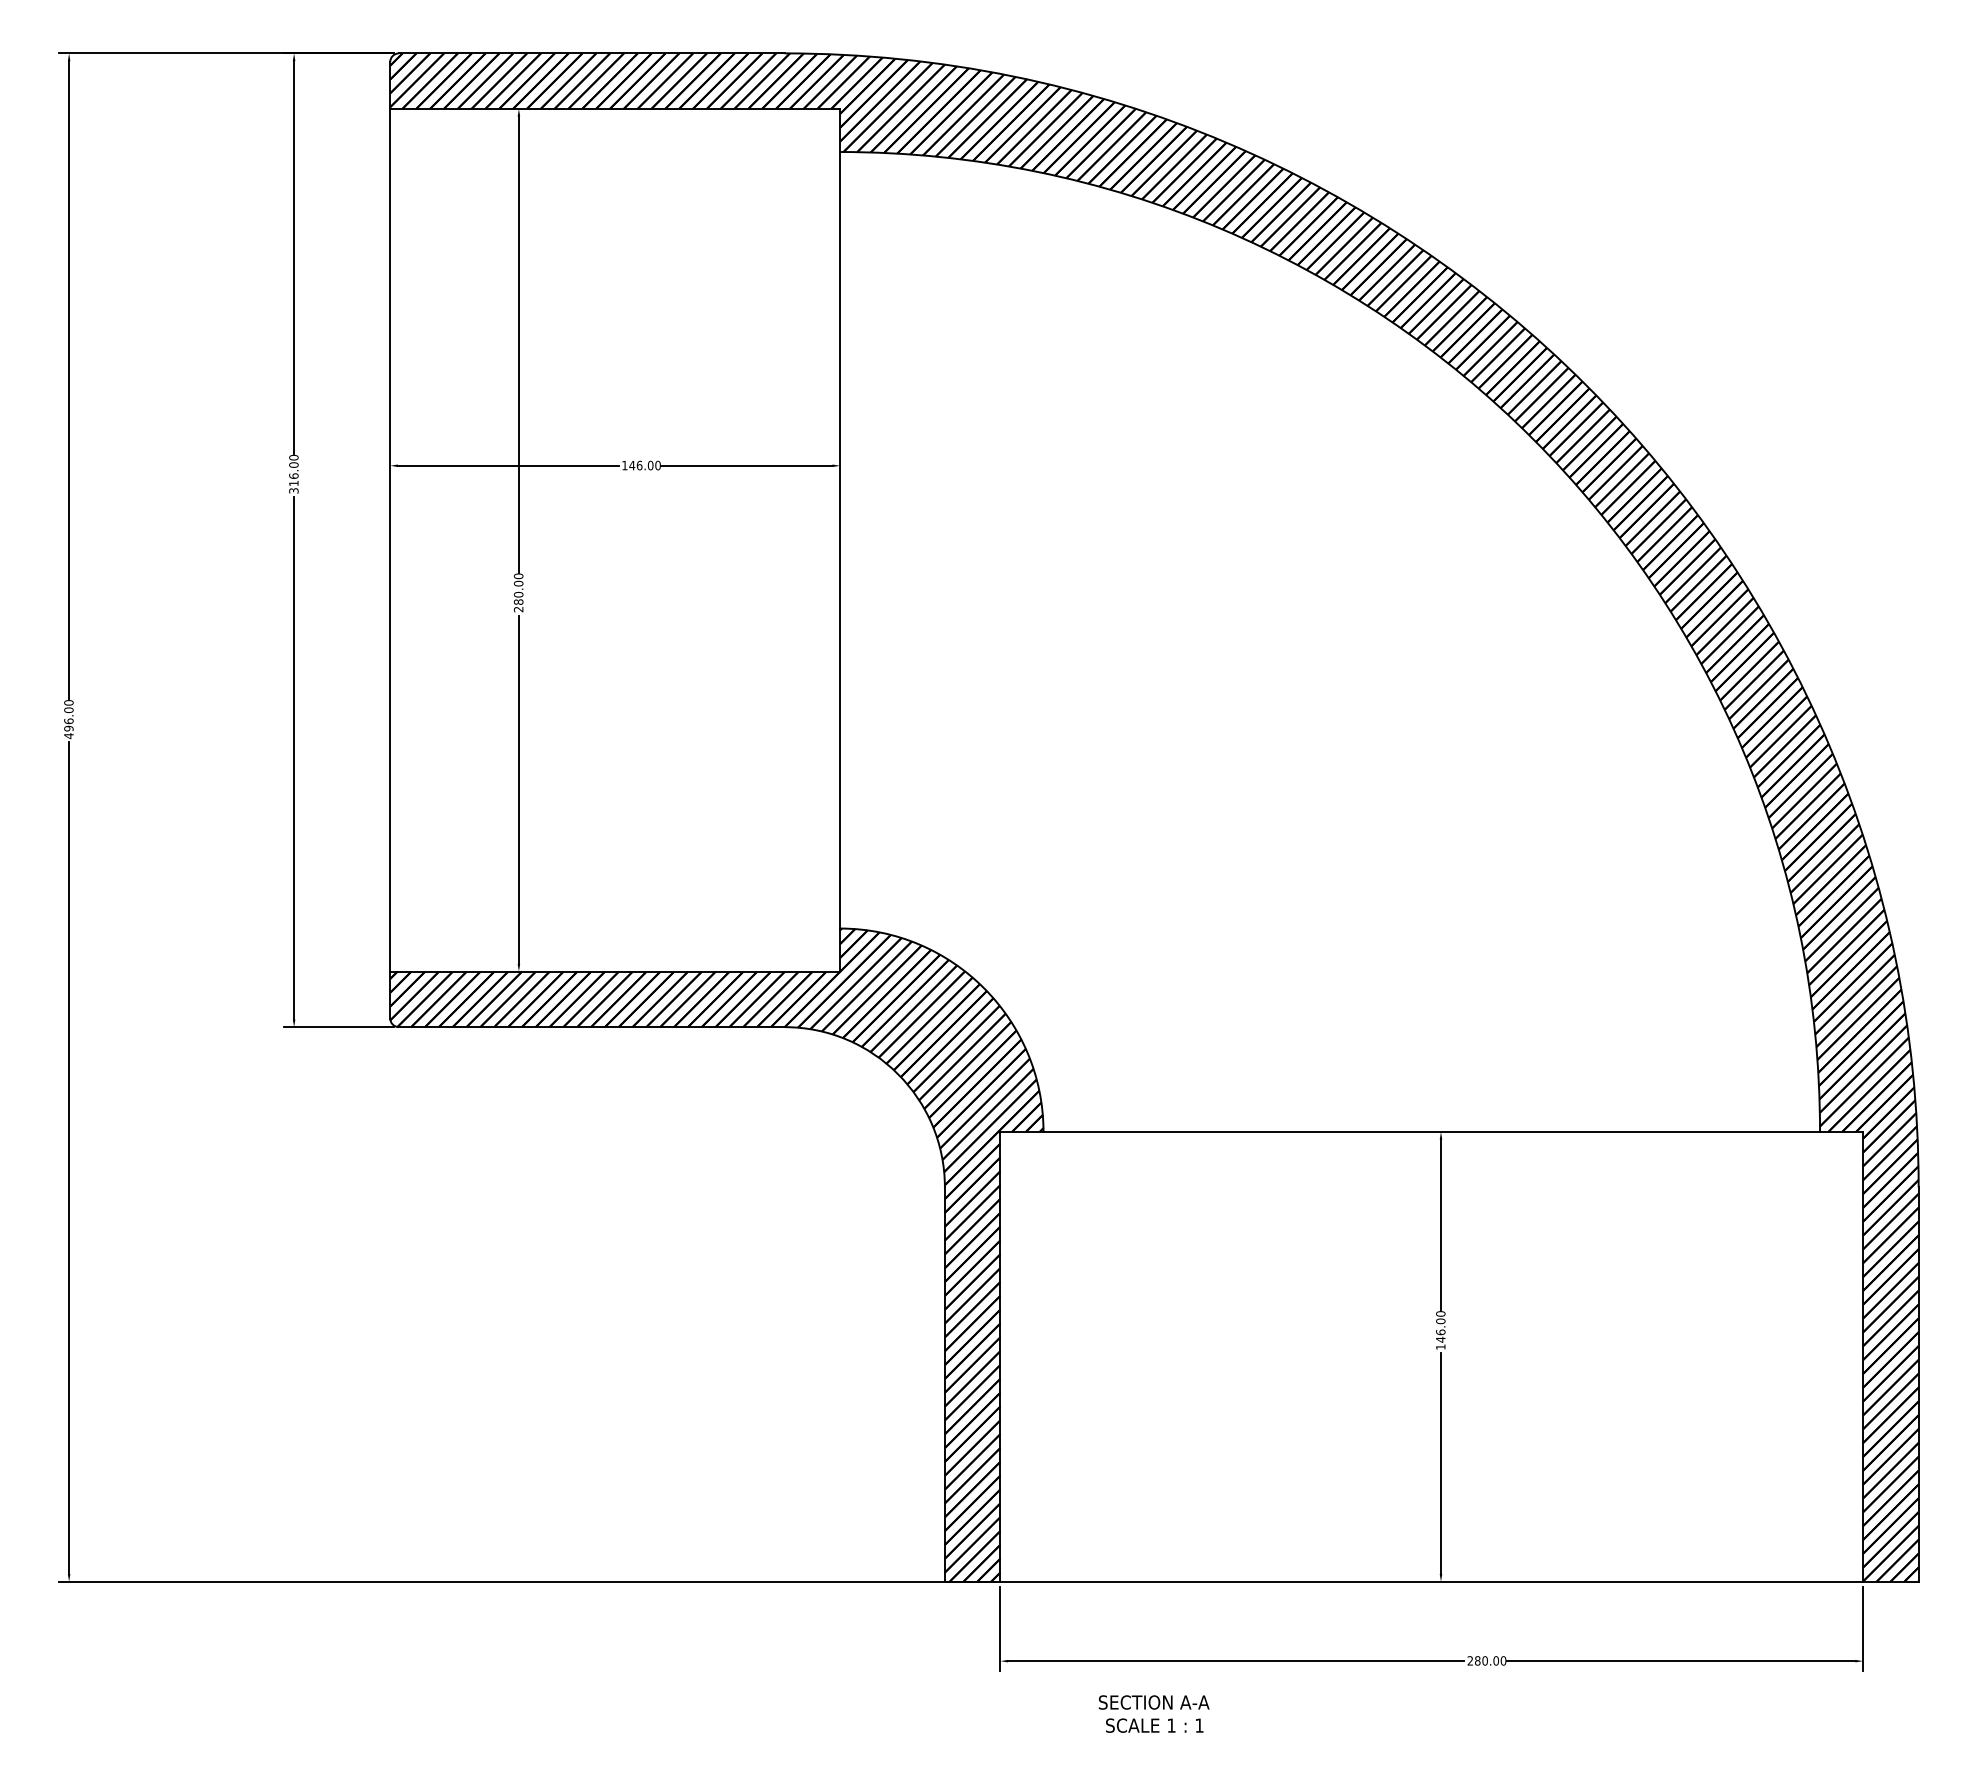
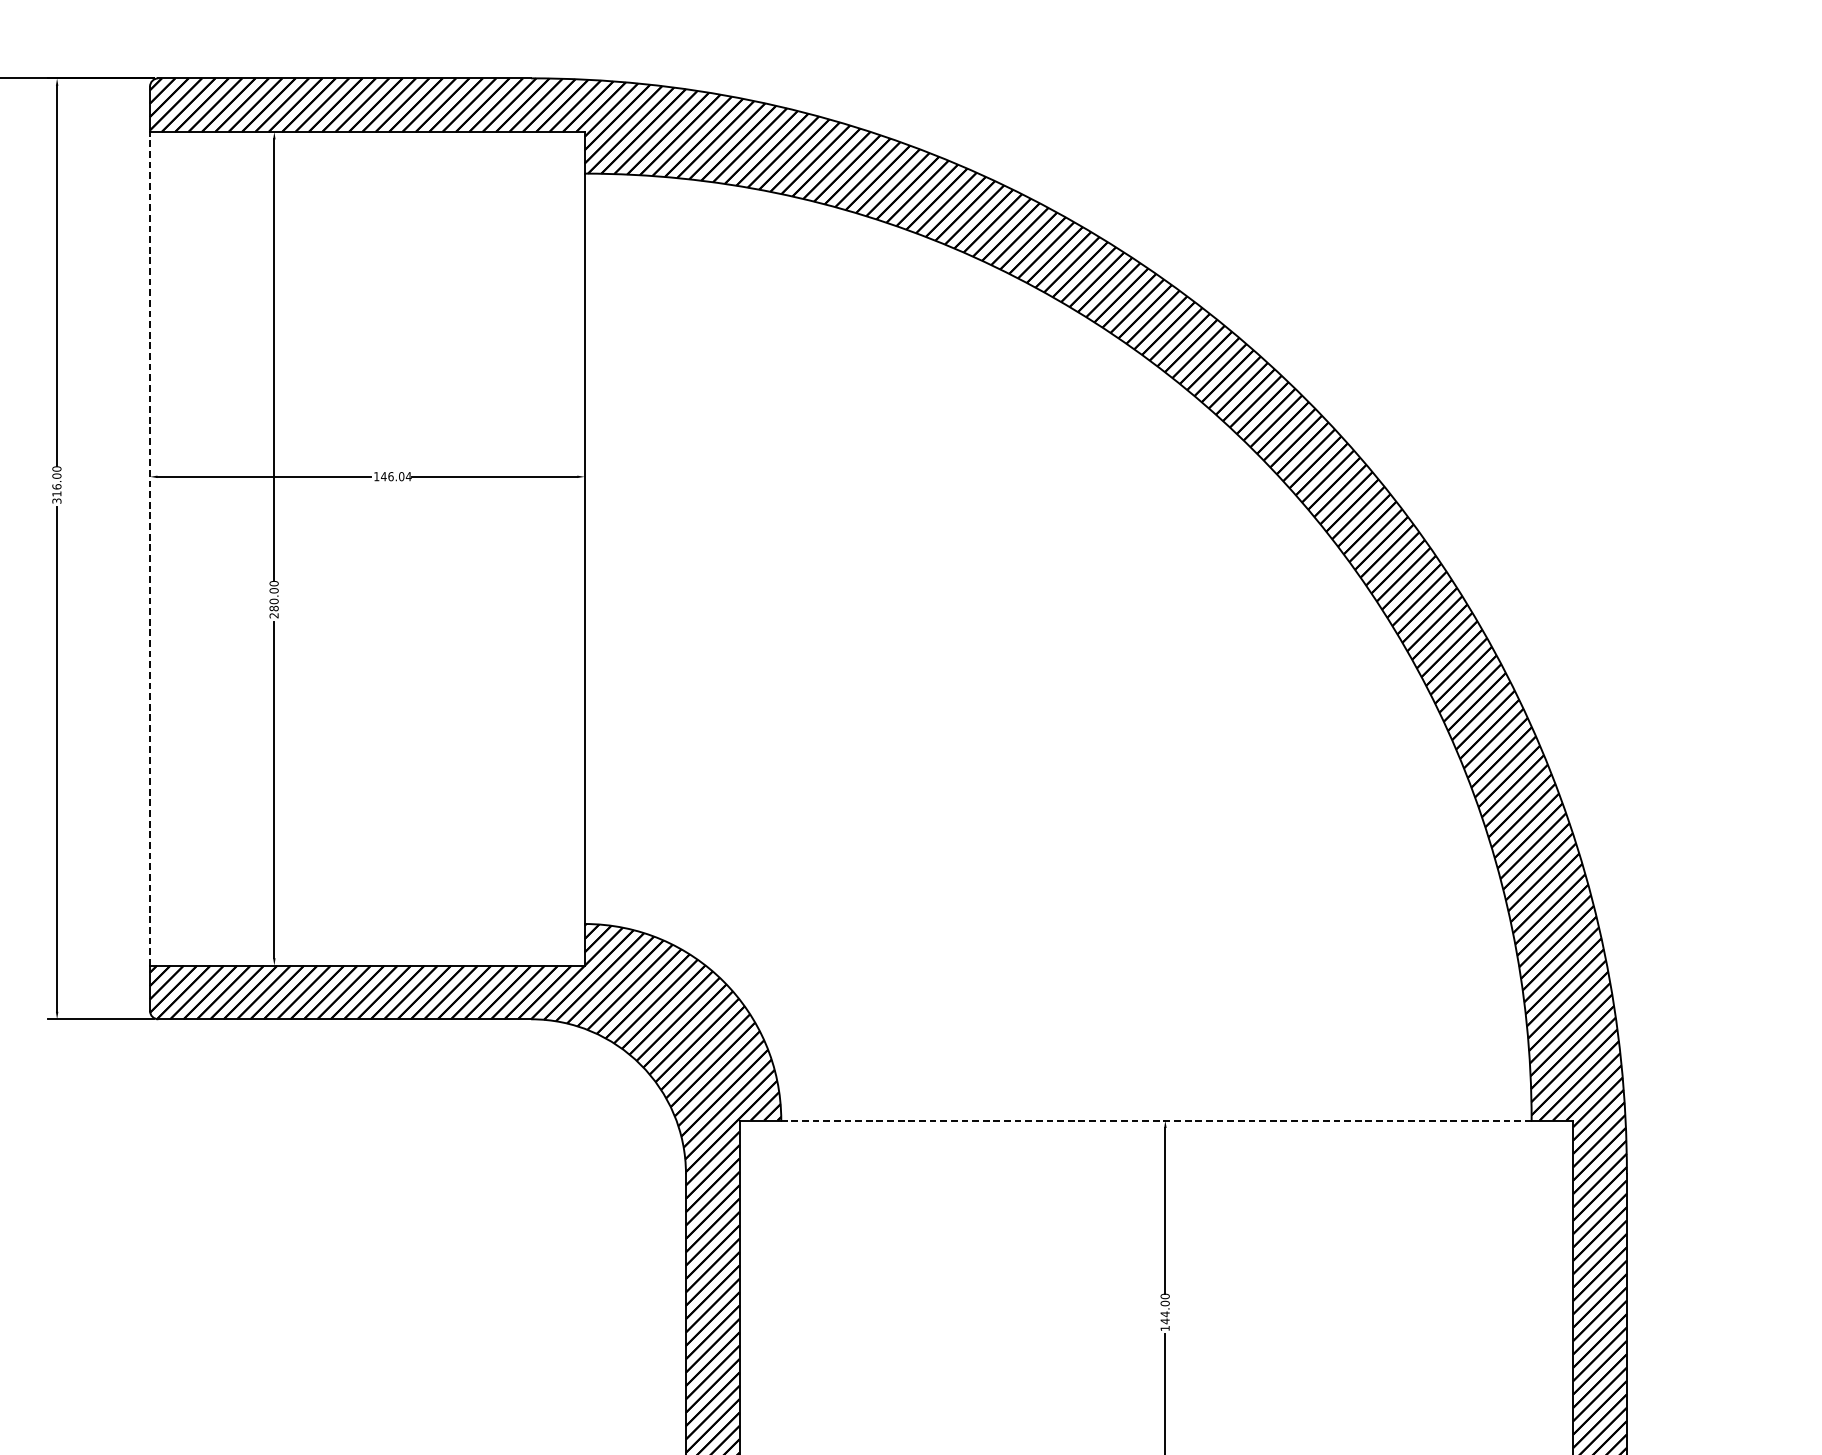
text: (658, 465) -> (409, 476), 146.00 -> 146.04
line: (390, 539) -> (150, 548), solid -> dashed
line: (1431, 1131) -> (1156, 1120), solid -> dashed
text: (1440, 1332) -> (1164, 1314), 146.00 -> 144.00

